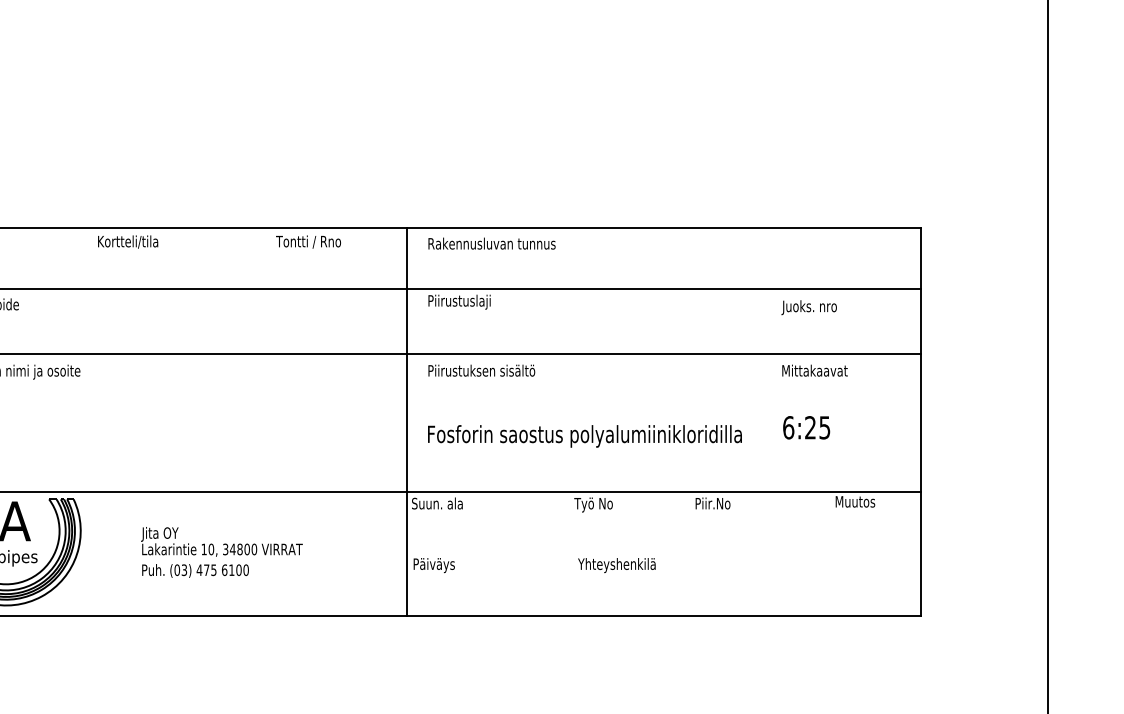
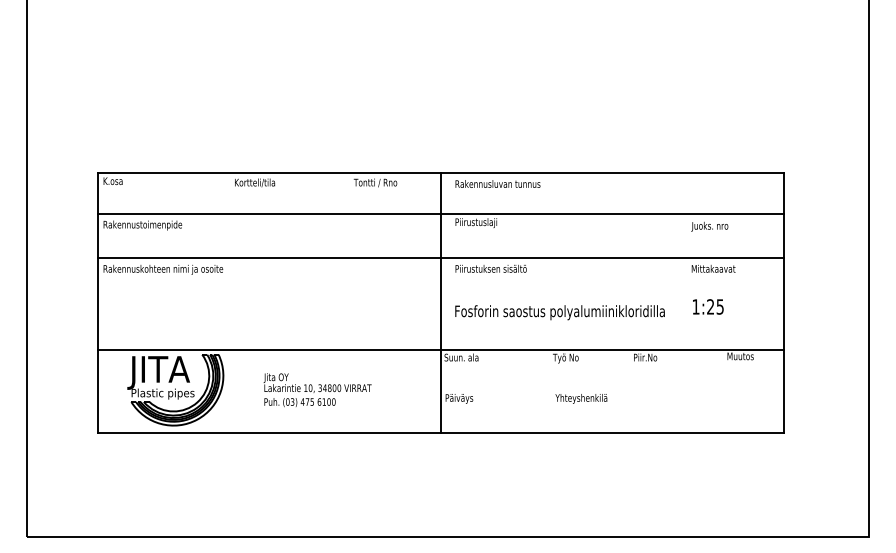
text: (787, 427) -> (695, 306), 6:25 -> 1:25

